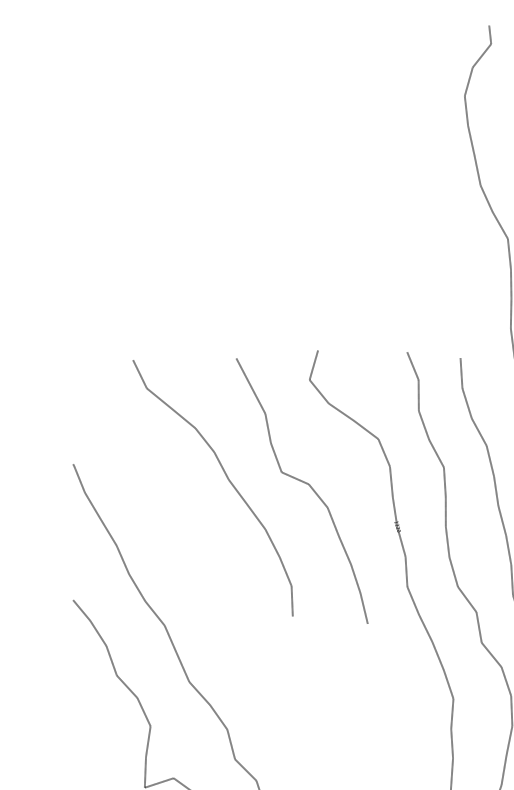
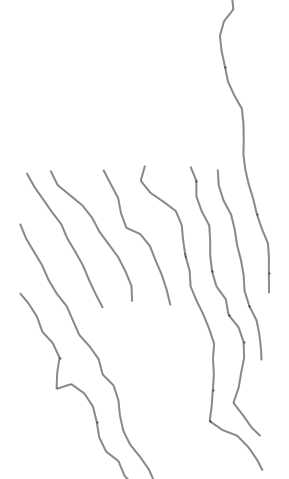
curve: (164, 493) -> (66, 238), added

